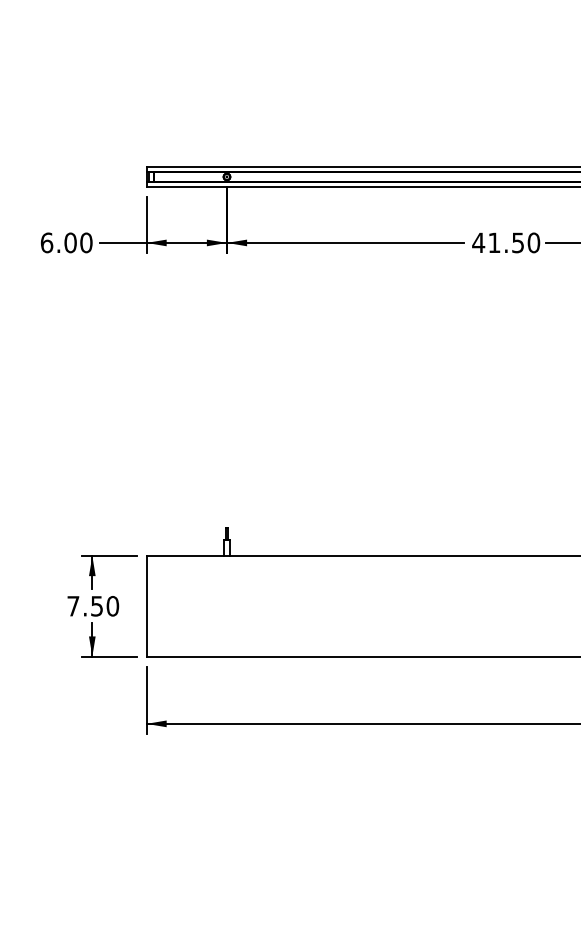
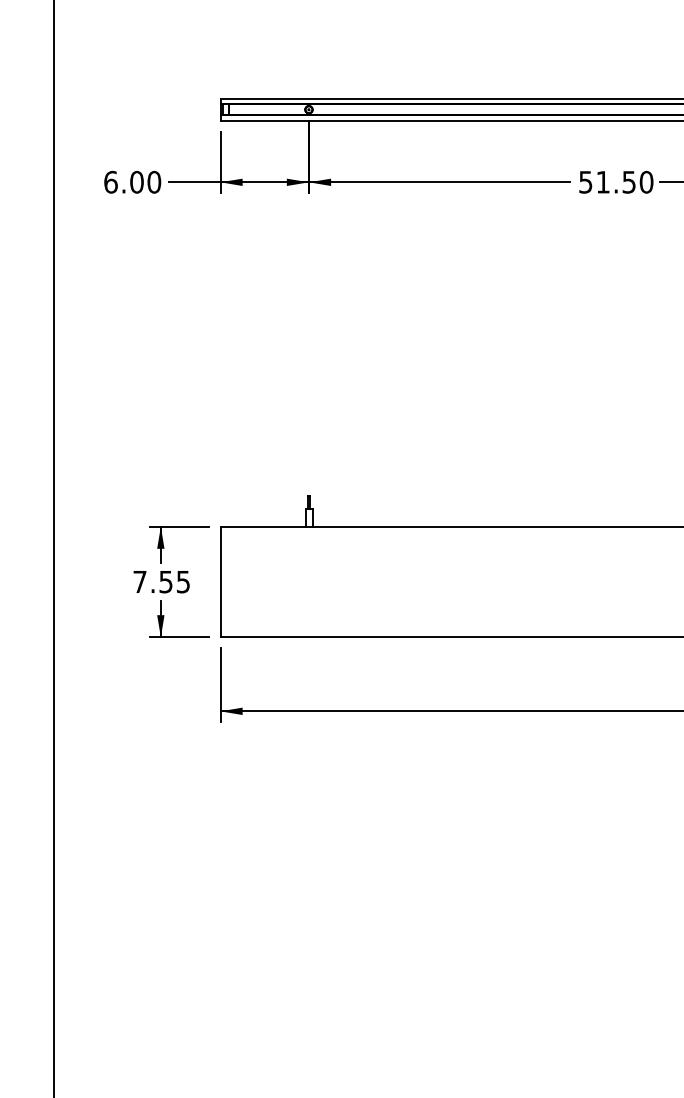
text: (478, 243) -> (585, 182), 41.50 -> 51.50
text: (112, 605) -> (183, 581), 7.50 -> 7.55

